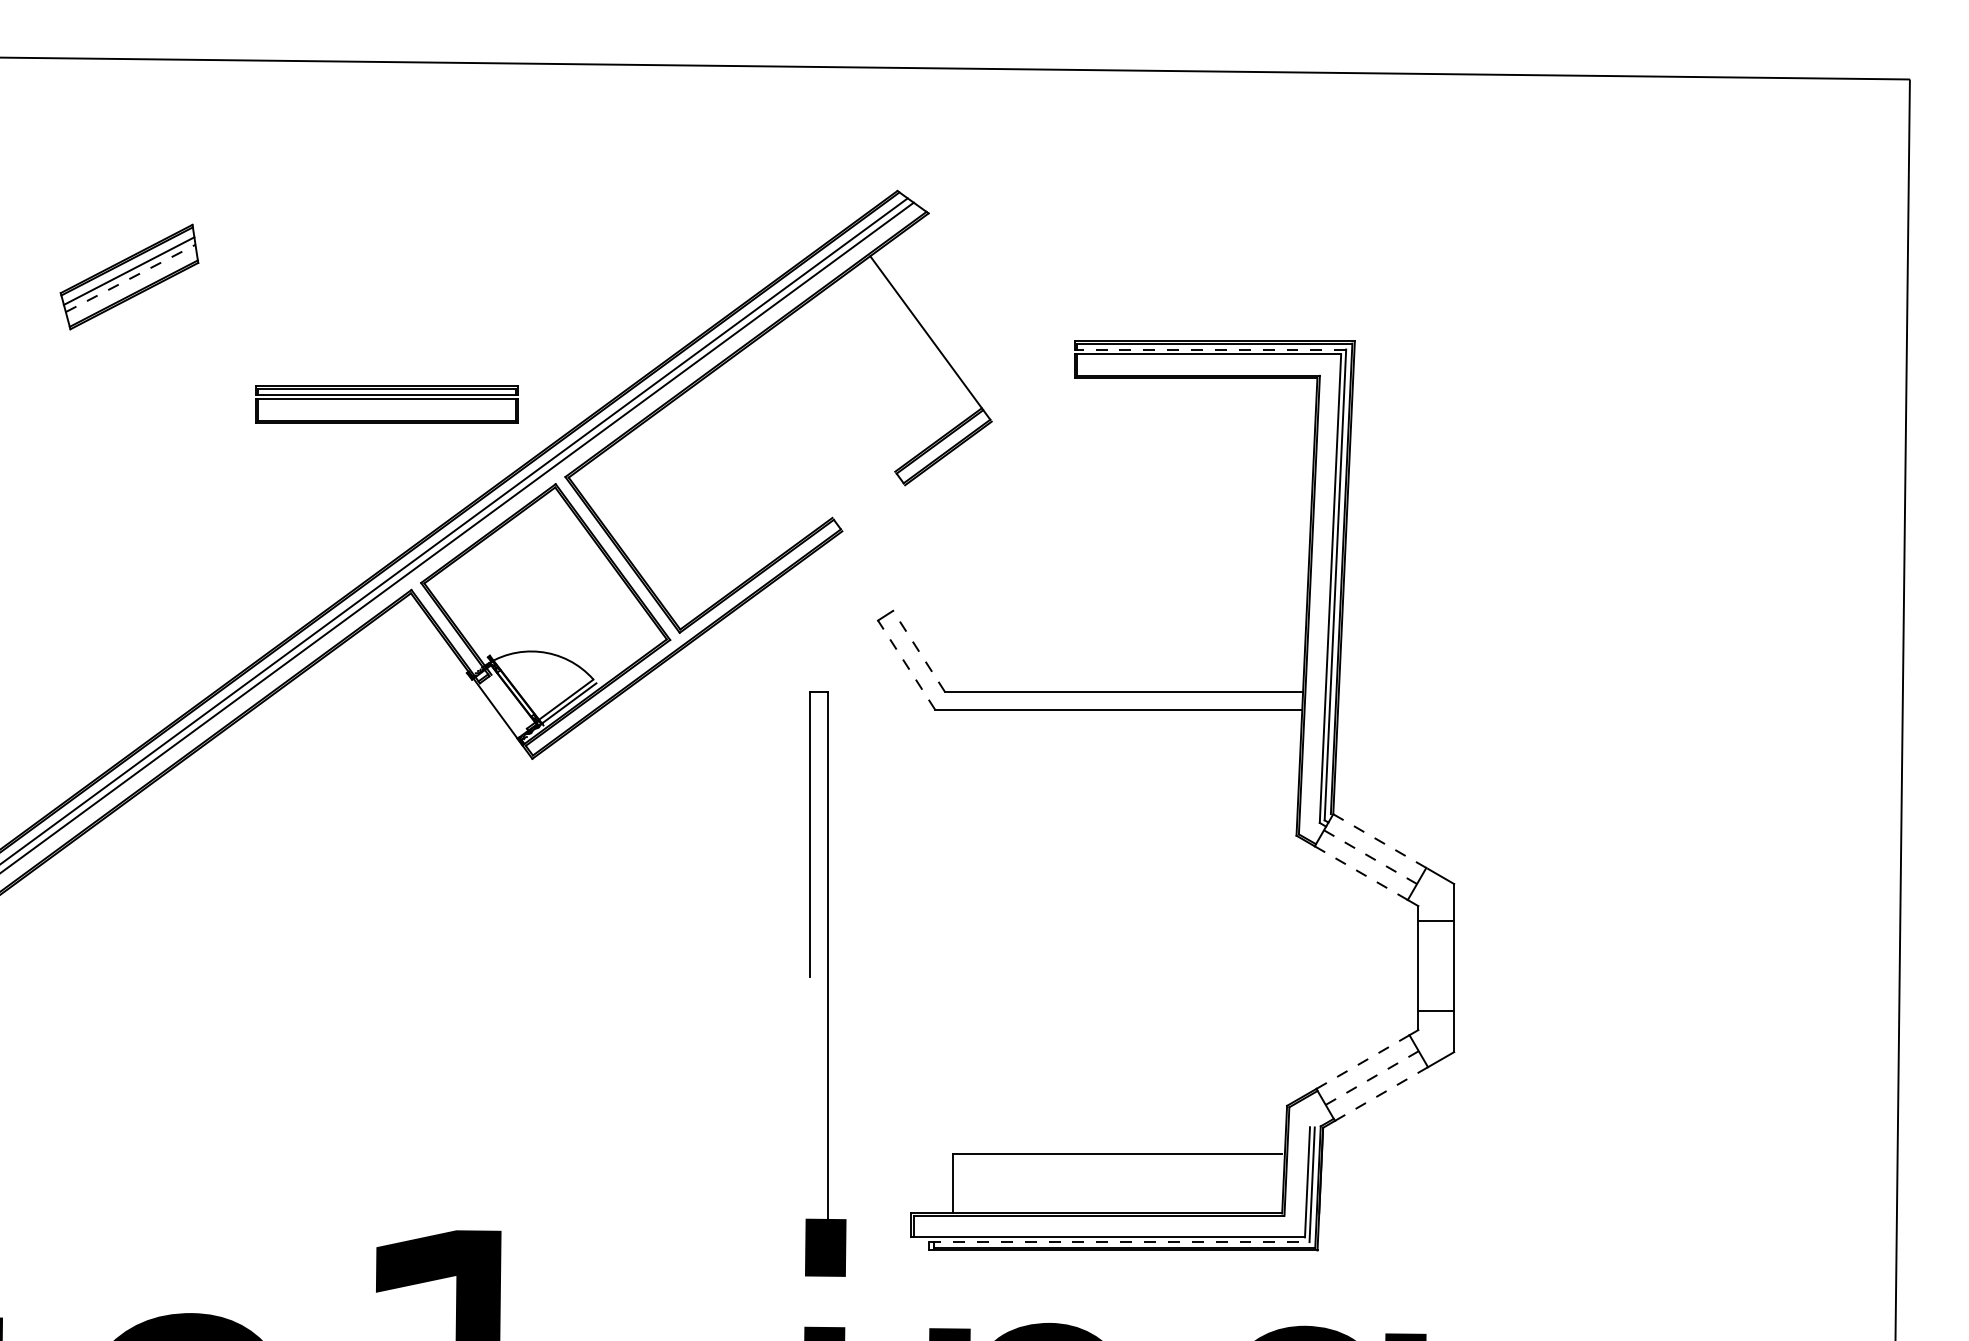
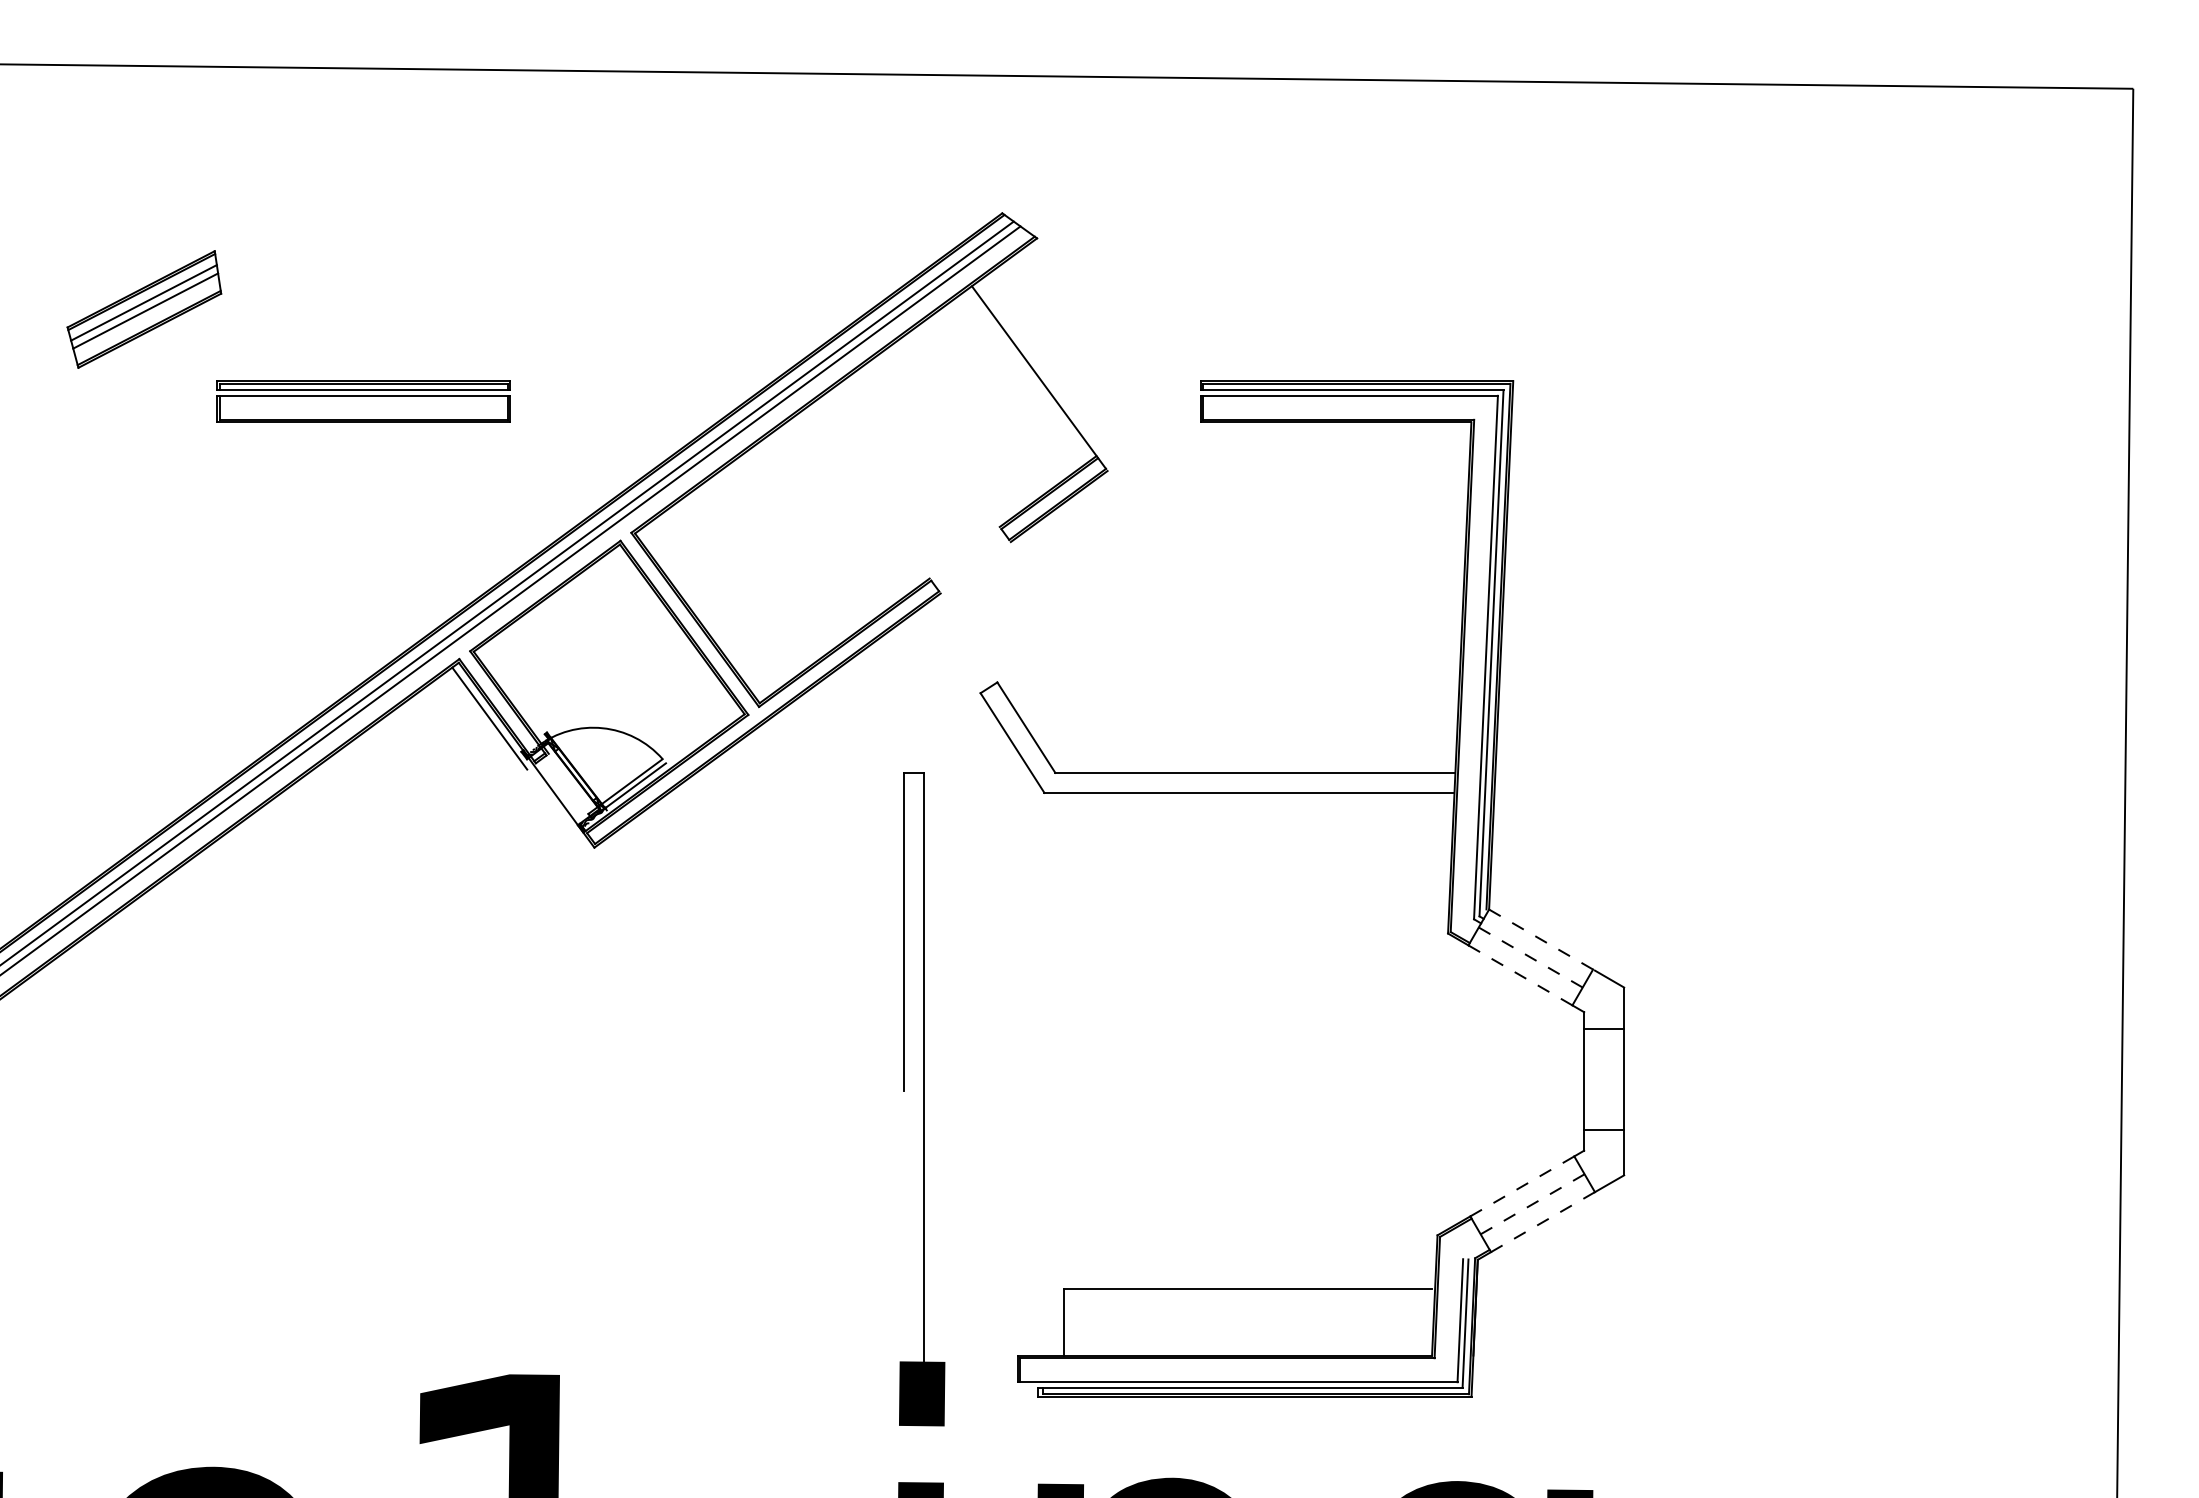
line: (131, 278) -> (146, 311), dashed -> solid
line: (1210, 349) -> (1351, 390), dashed -> solid
part: (386, 404) -> (363, 401), moved
line: (438, 642) -> (489, 717), added
line: (918, 650) -> (1025, 726), dashed -> solid
line: (906, 665) -> (1012, 743), dashed -> solid
line: (1119, 1242) -> (1250, 1387), dashed -> solid

